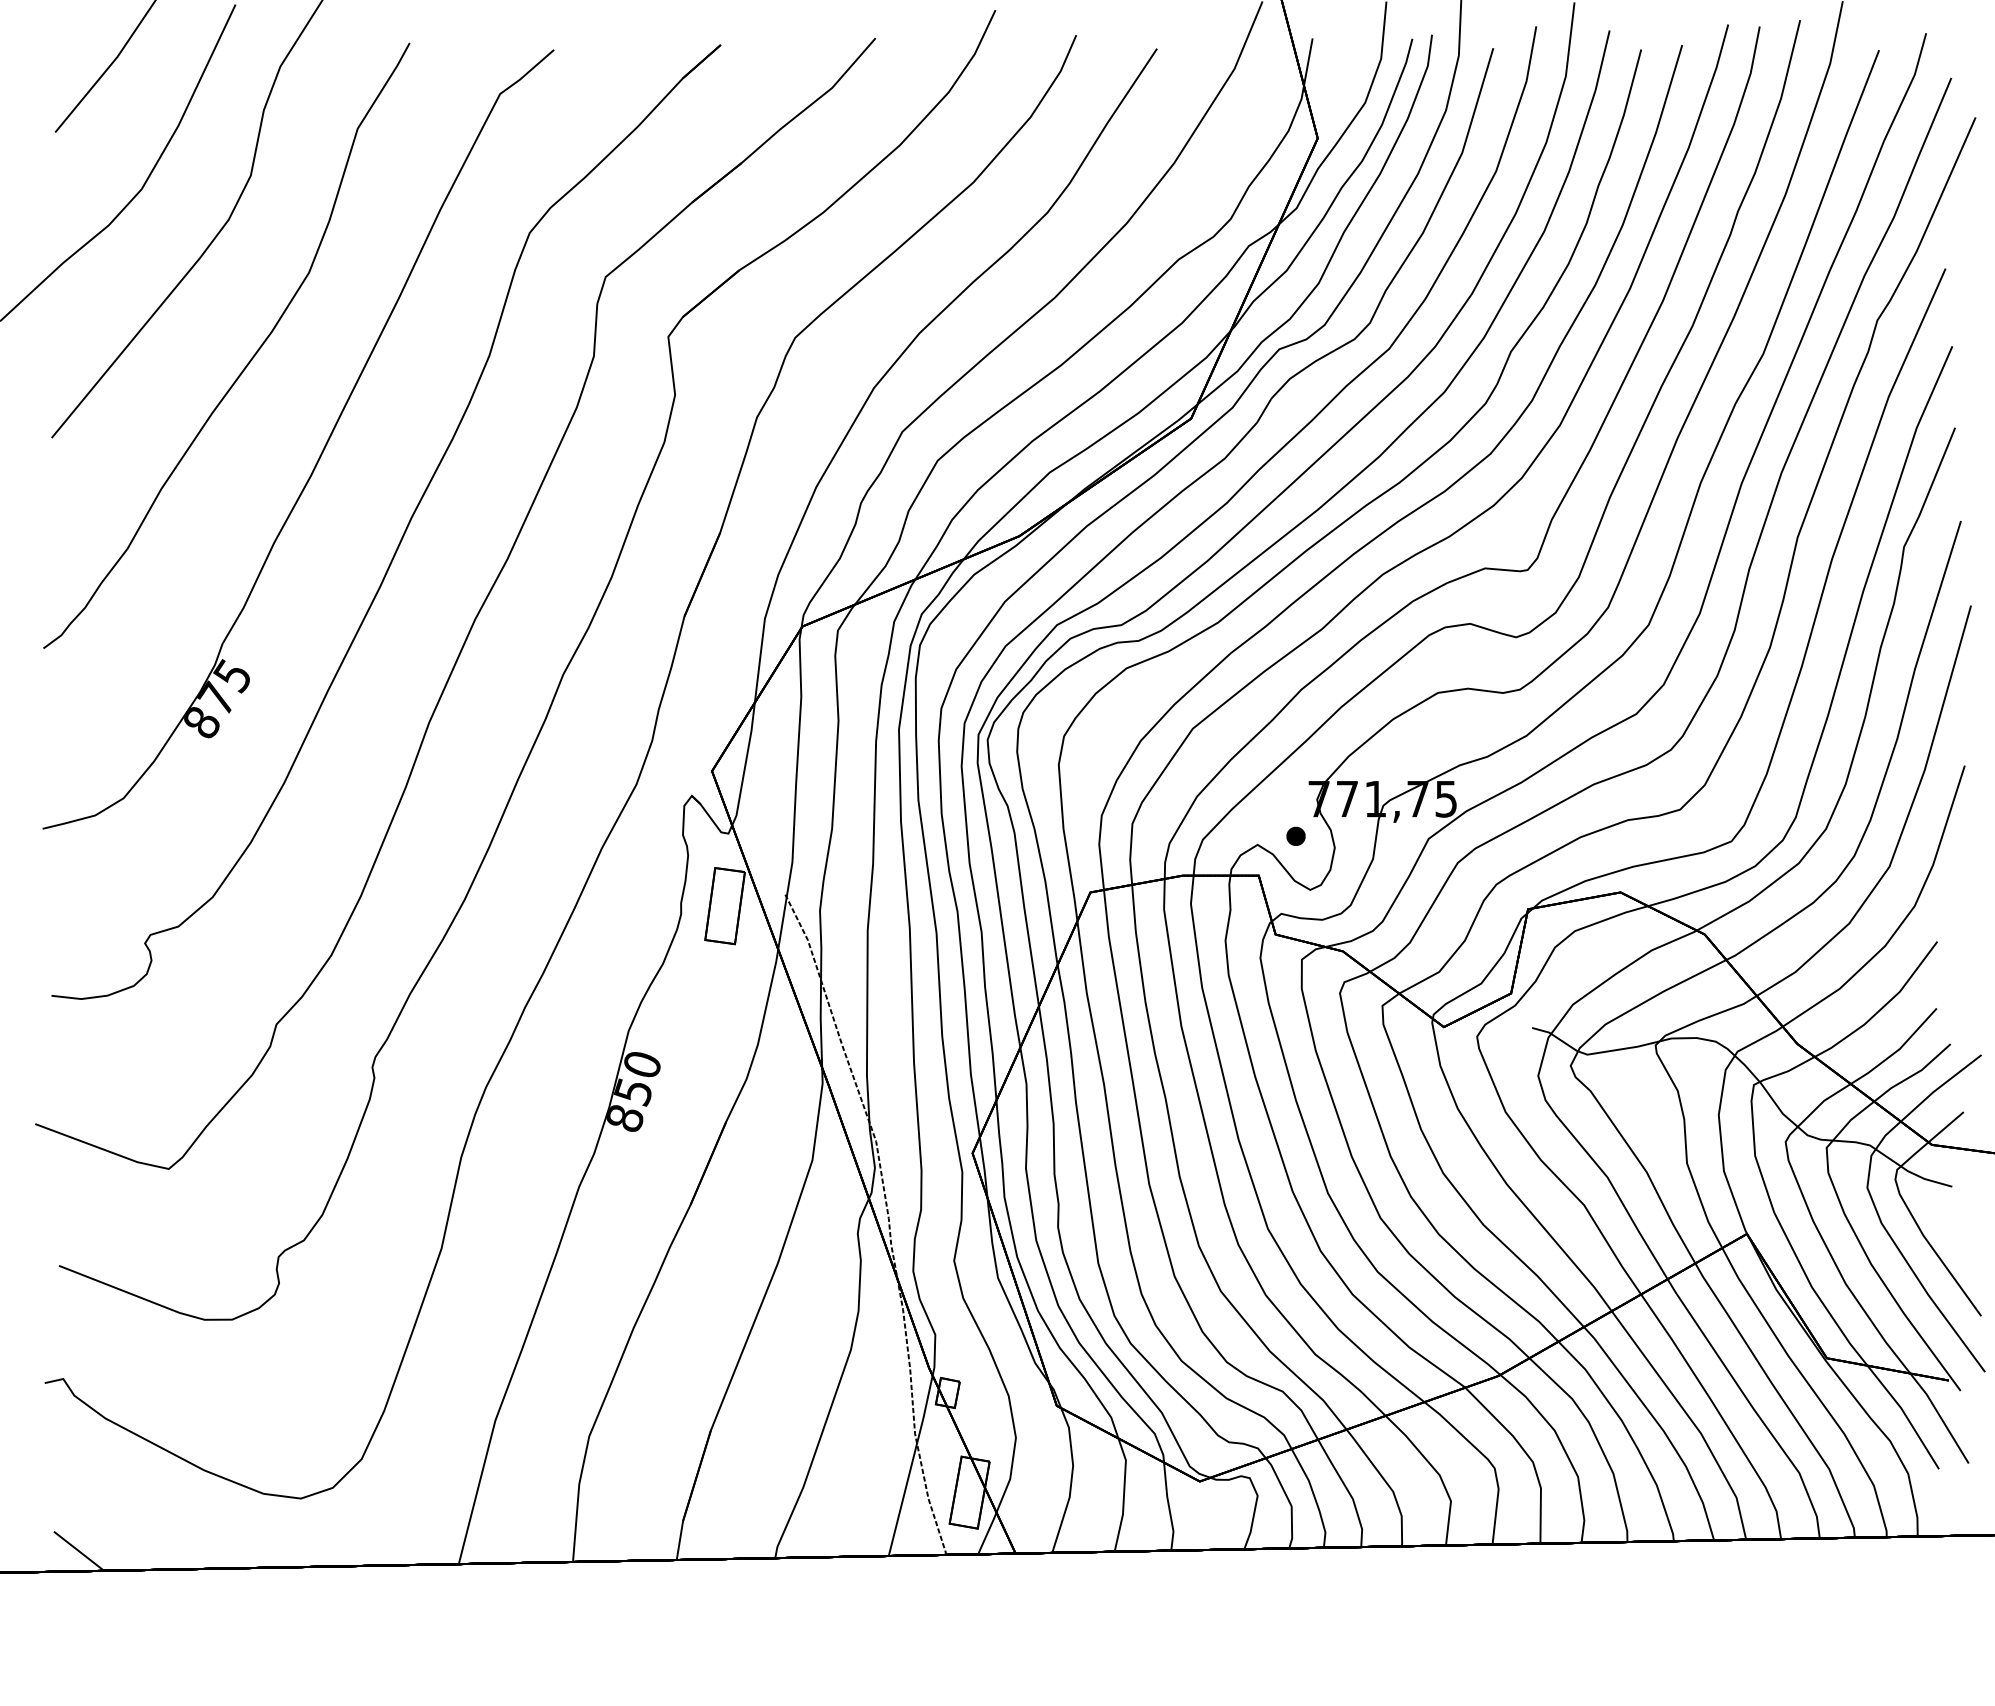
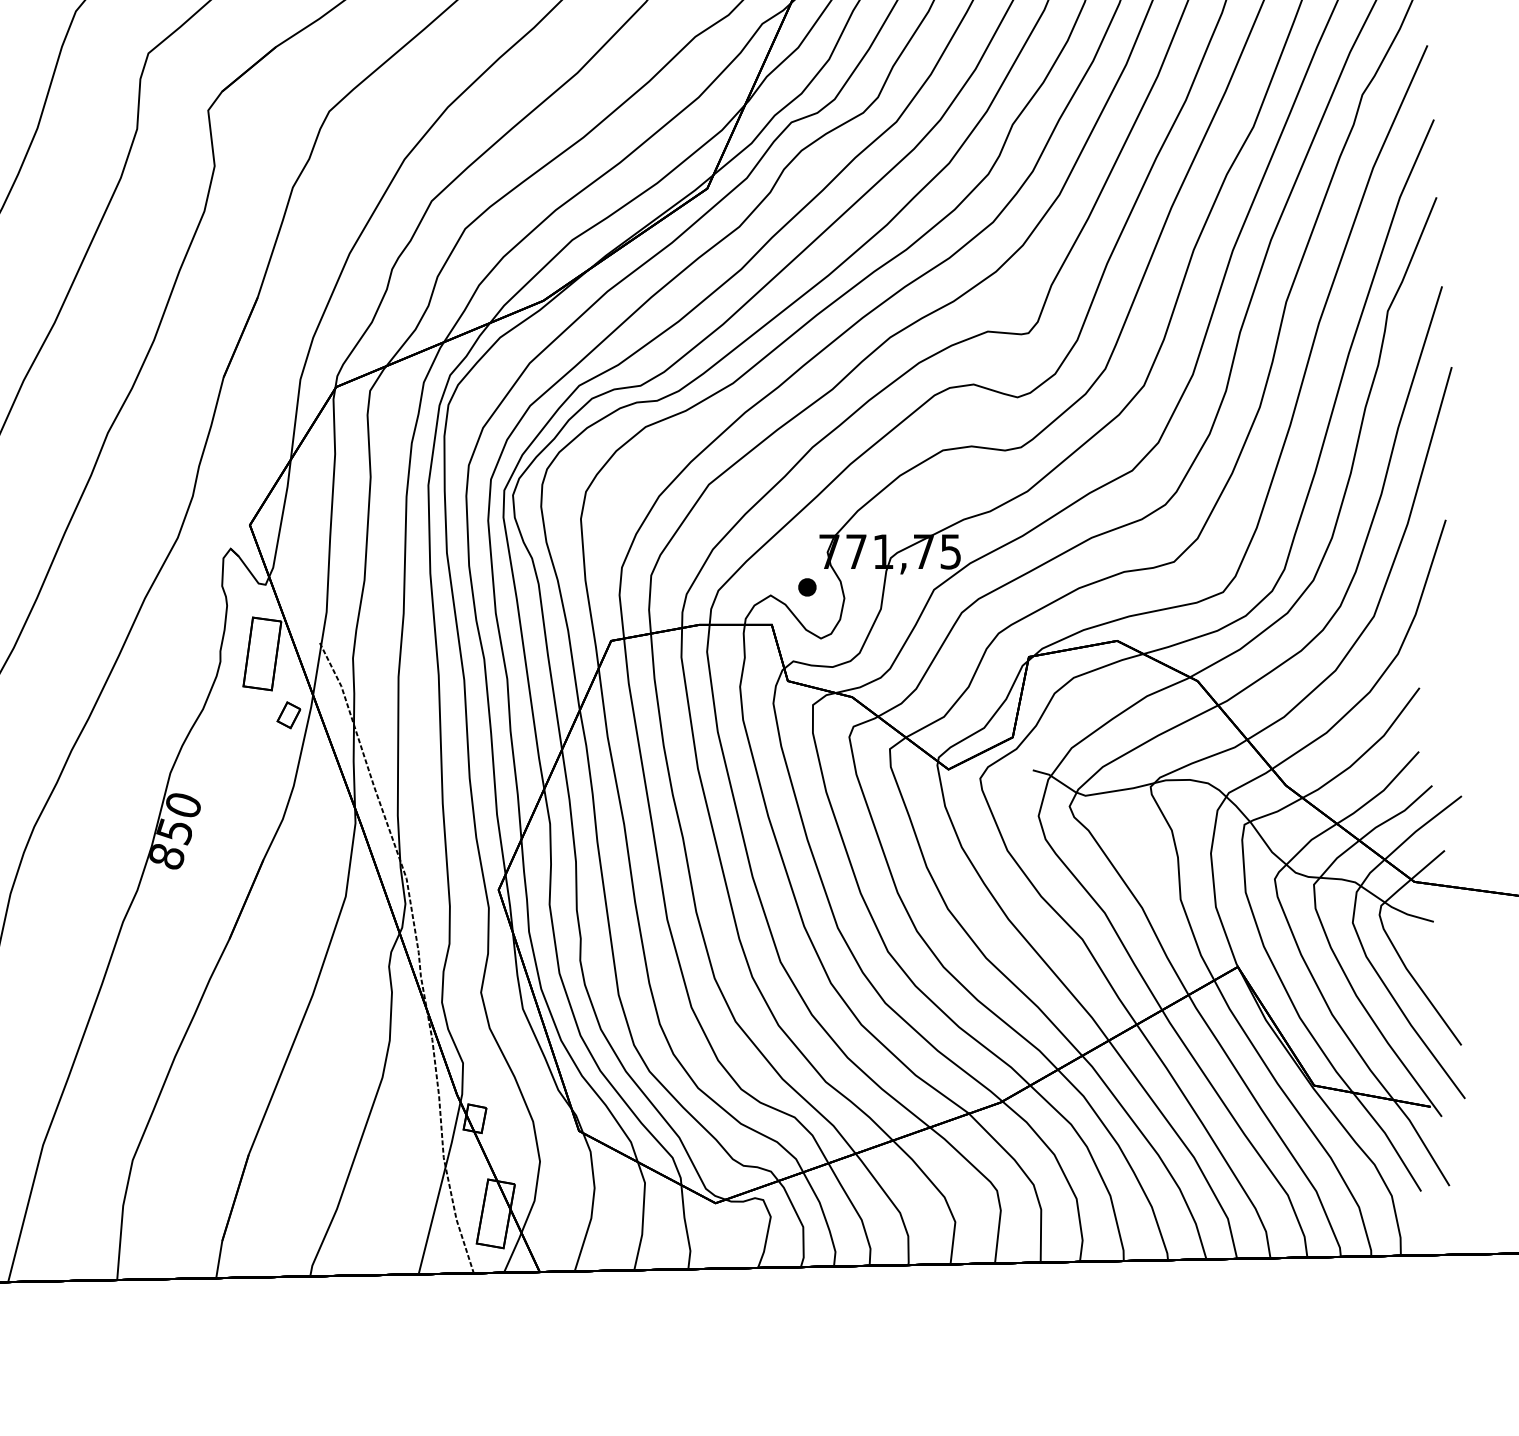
part: (752, 969) -> (288, 714), added

